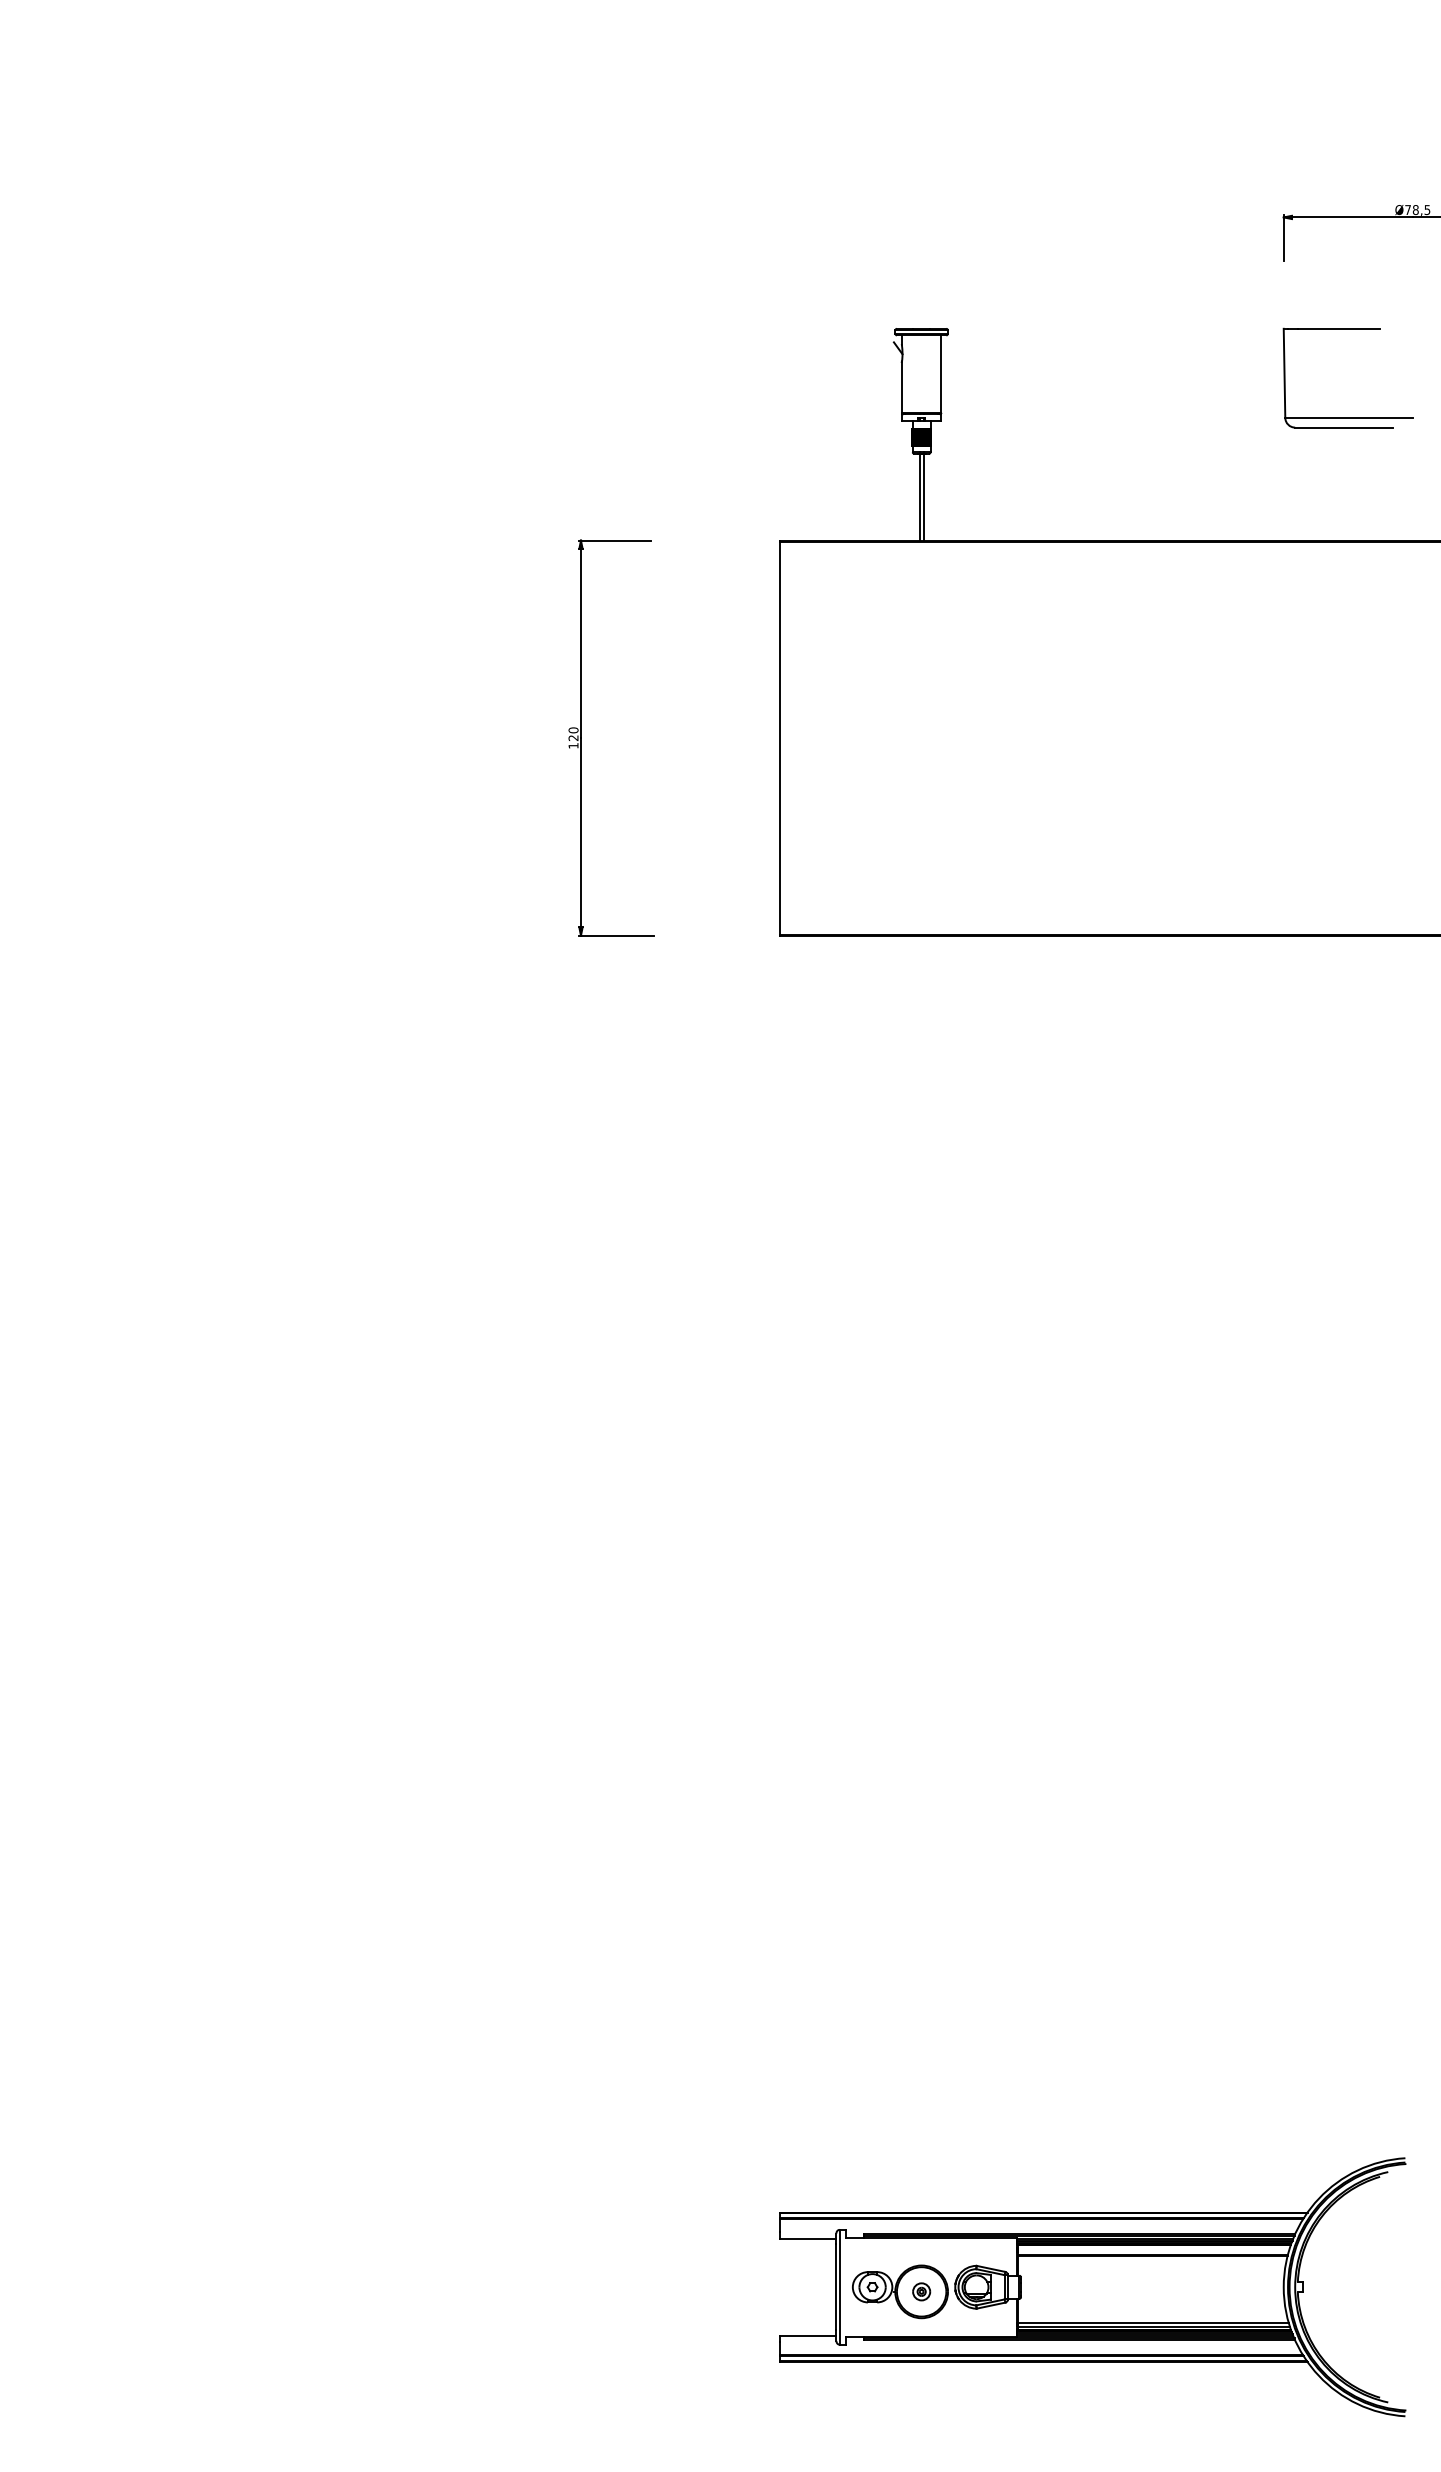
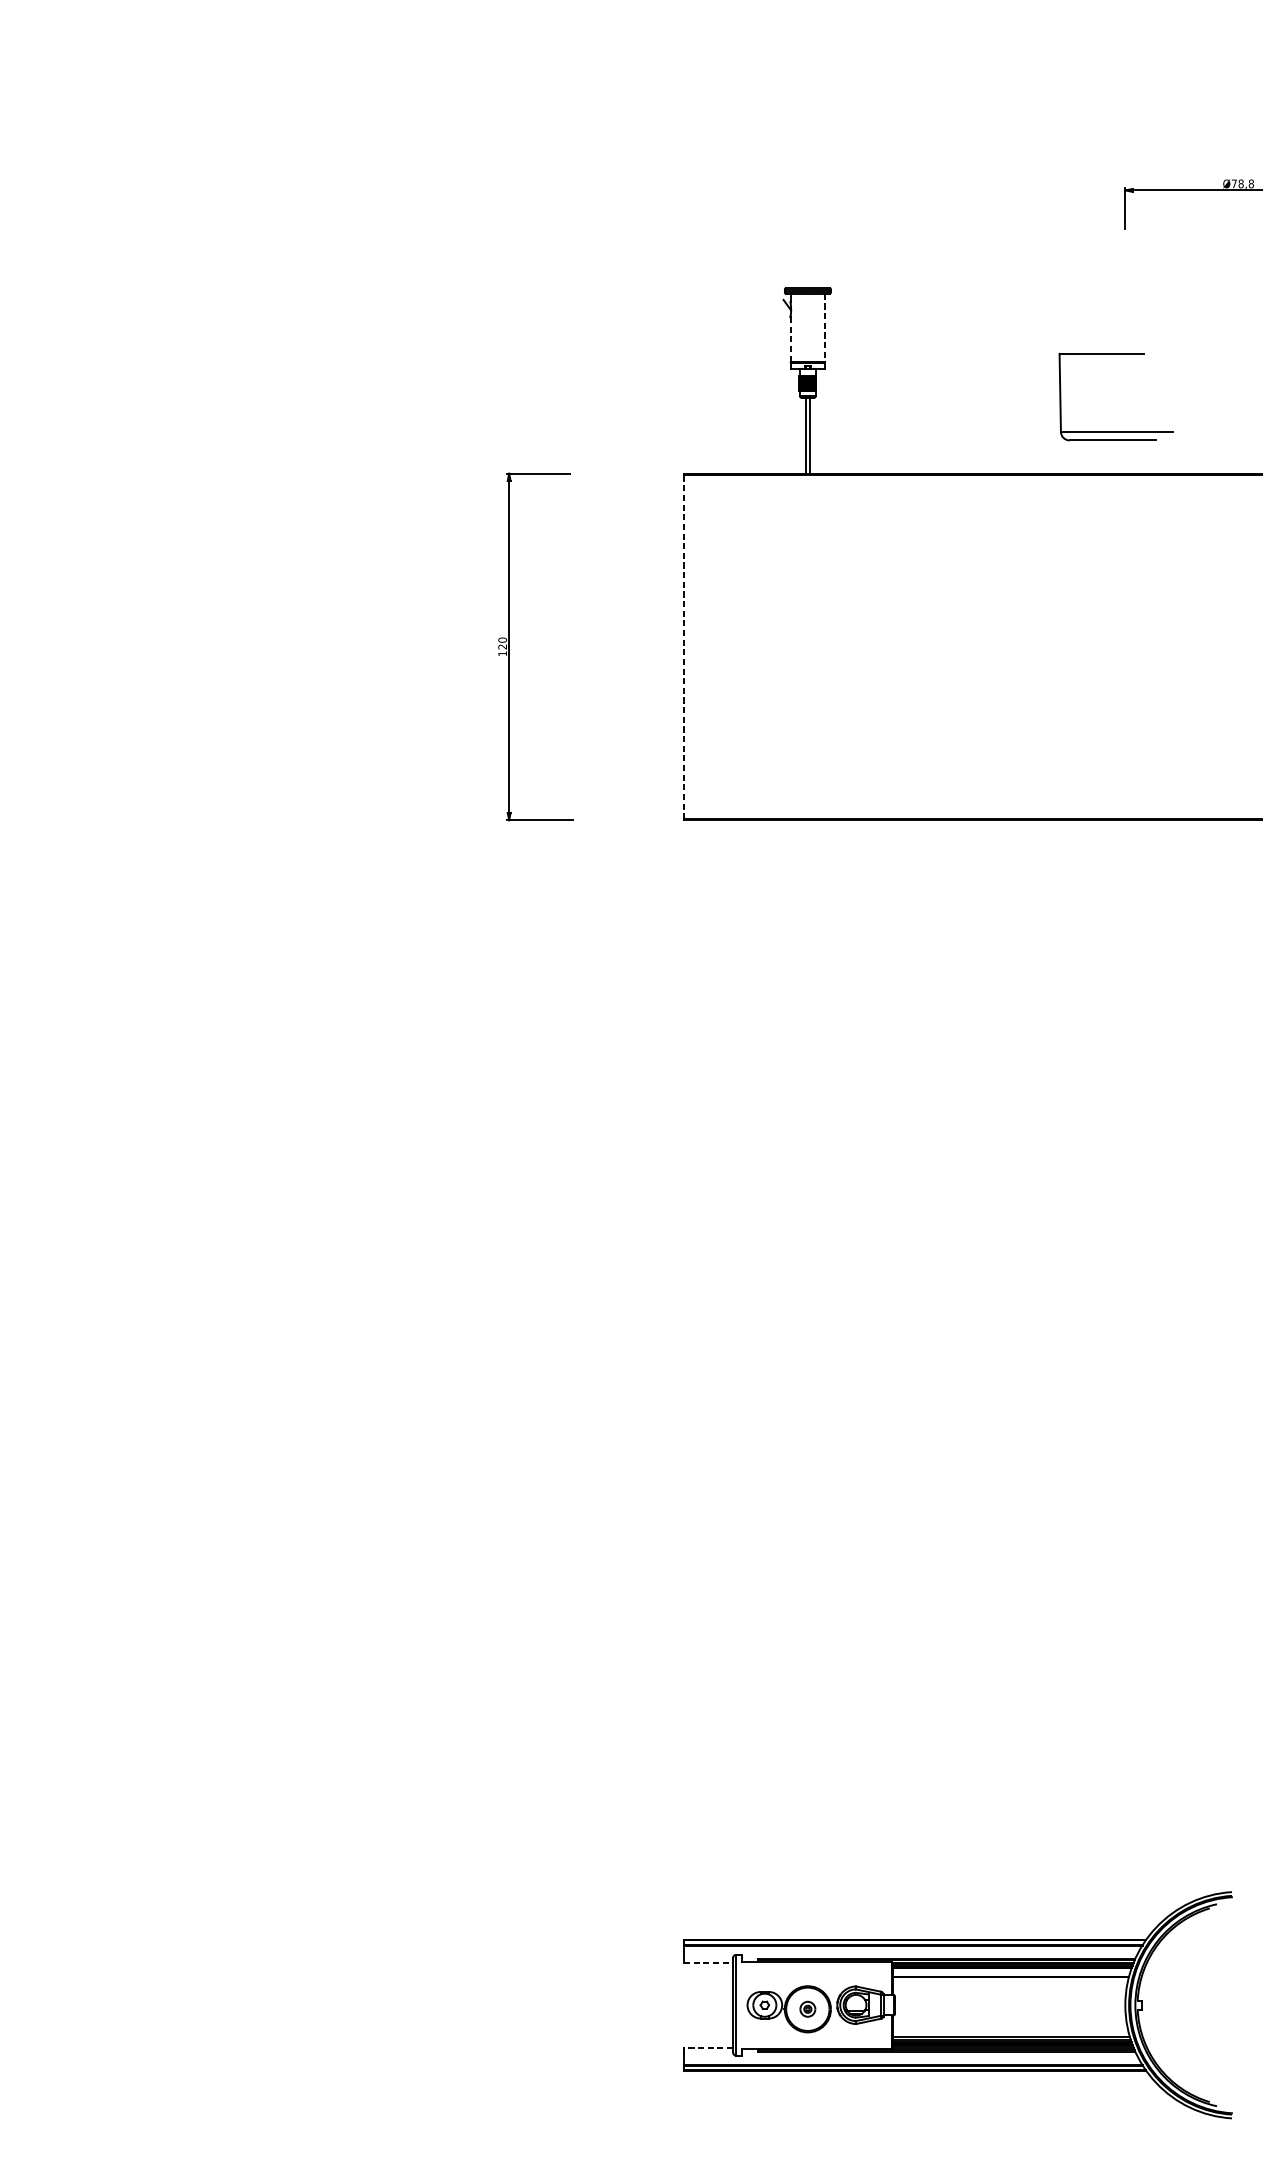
text: (1427, 210) -> (1251, 184), Ø78,5 -> Ø78,8
line: (941, 374) -> (825, 328), solid -> dashed
line: (901, 387) -> (790, 339), solid -> dashed
part: (1347, 417) -> (1115, 431), moved
line: (780, 738) -> (684, 647), solid -> dashed
line: (808, 2238) -> (708, 1962), solid -> dashed
line: (808, 2335) -> (708, 2047), solid -> dashed

